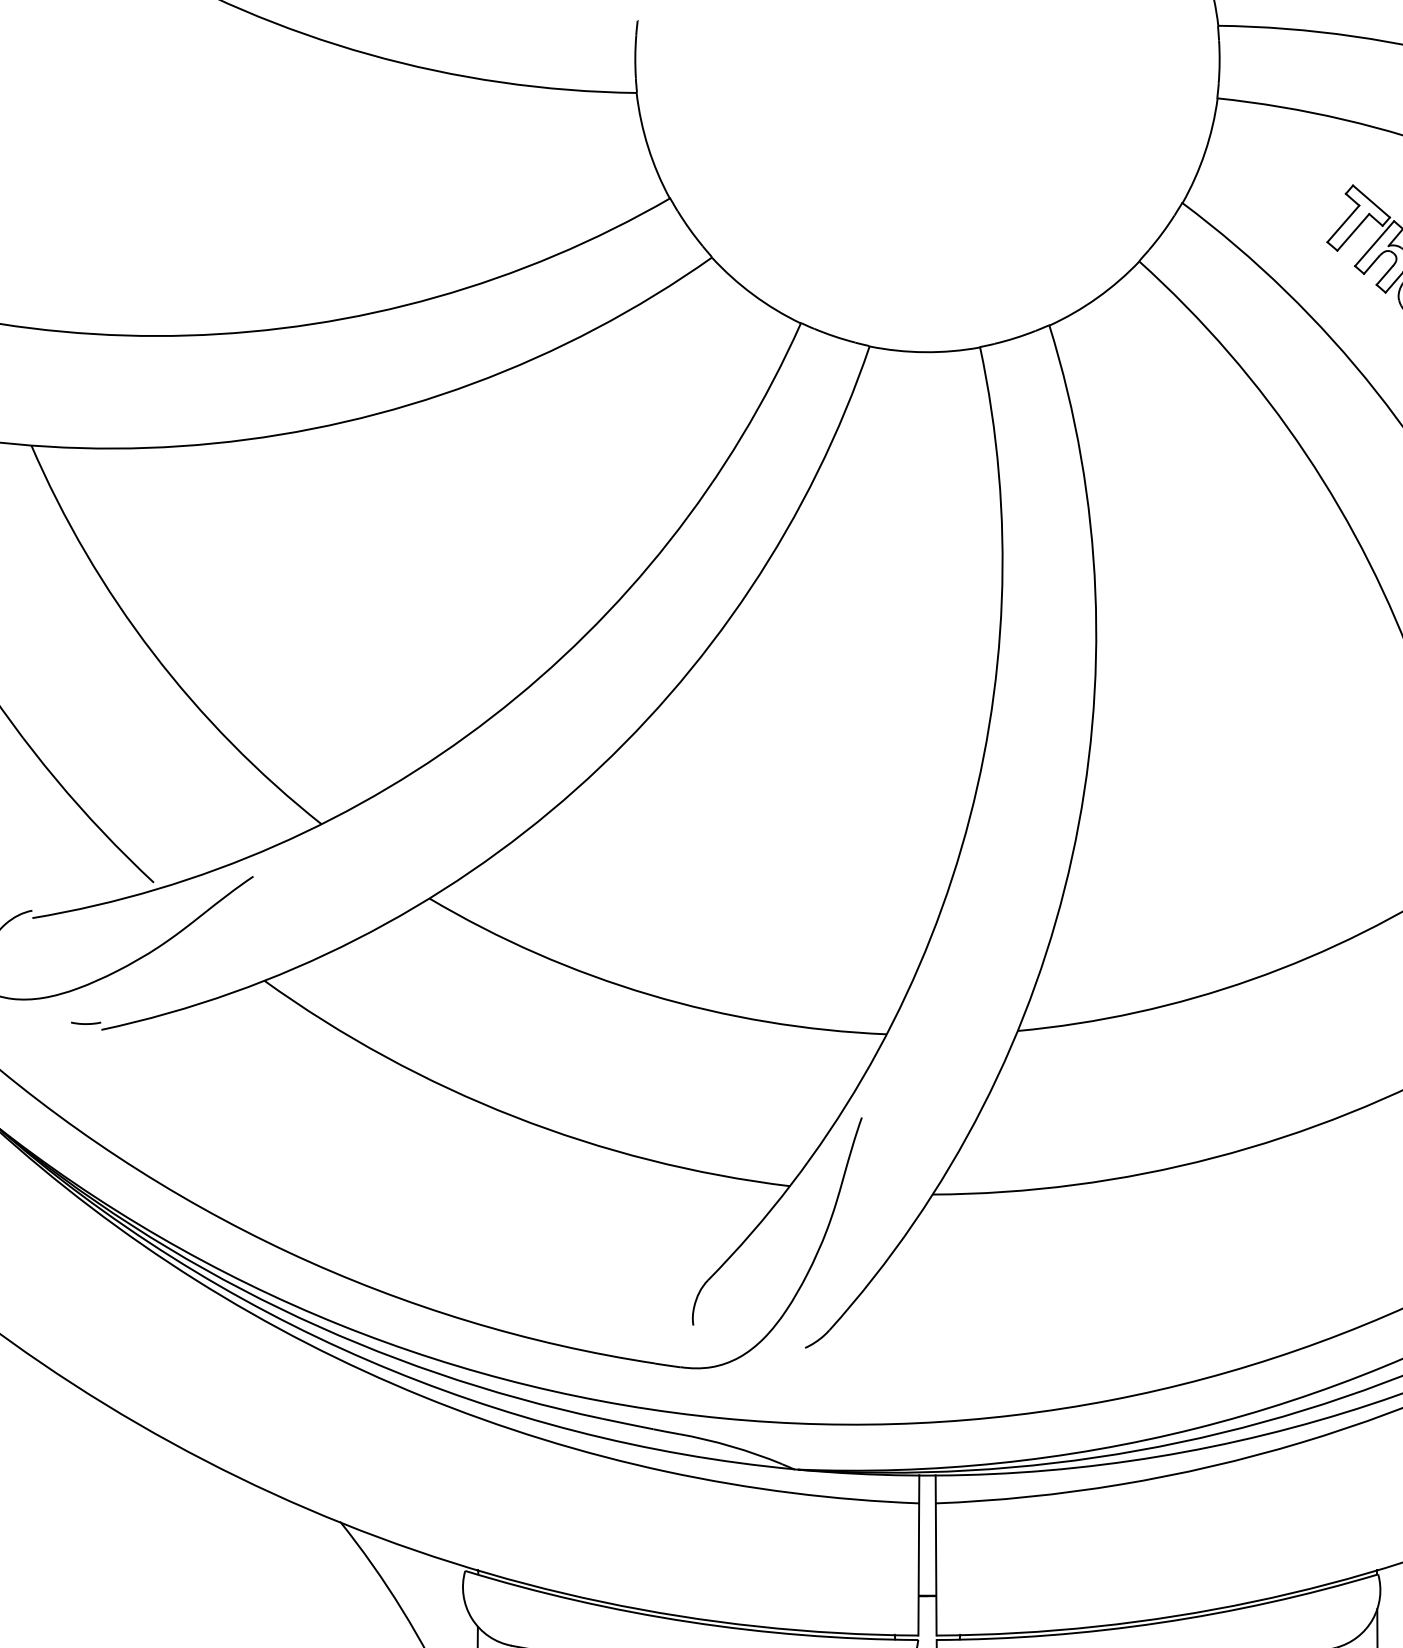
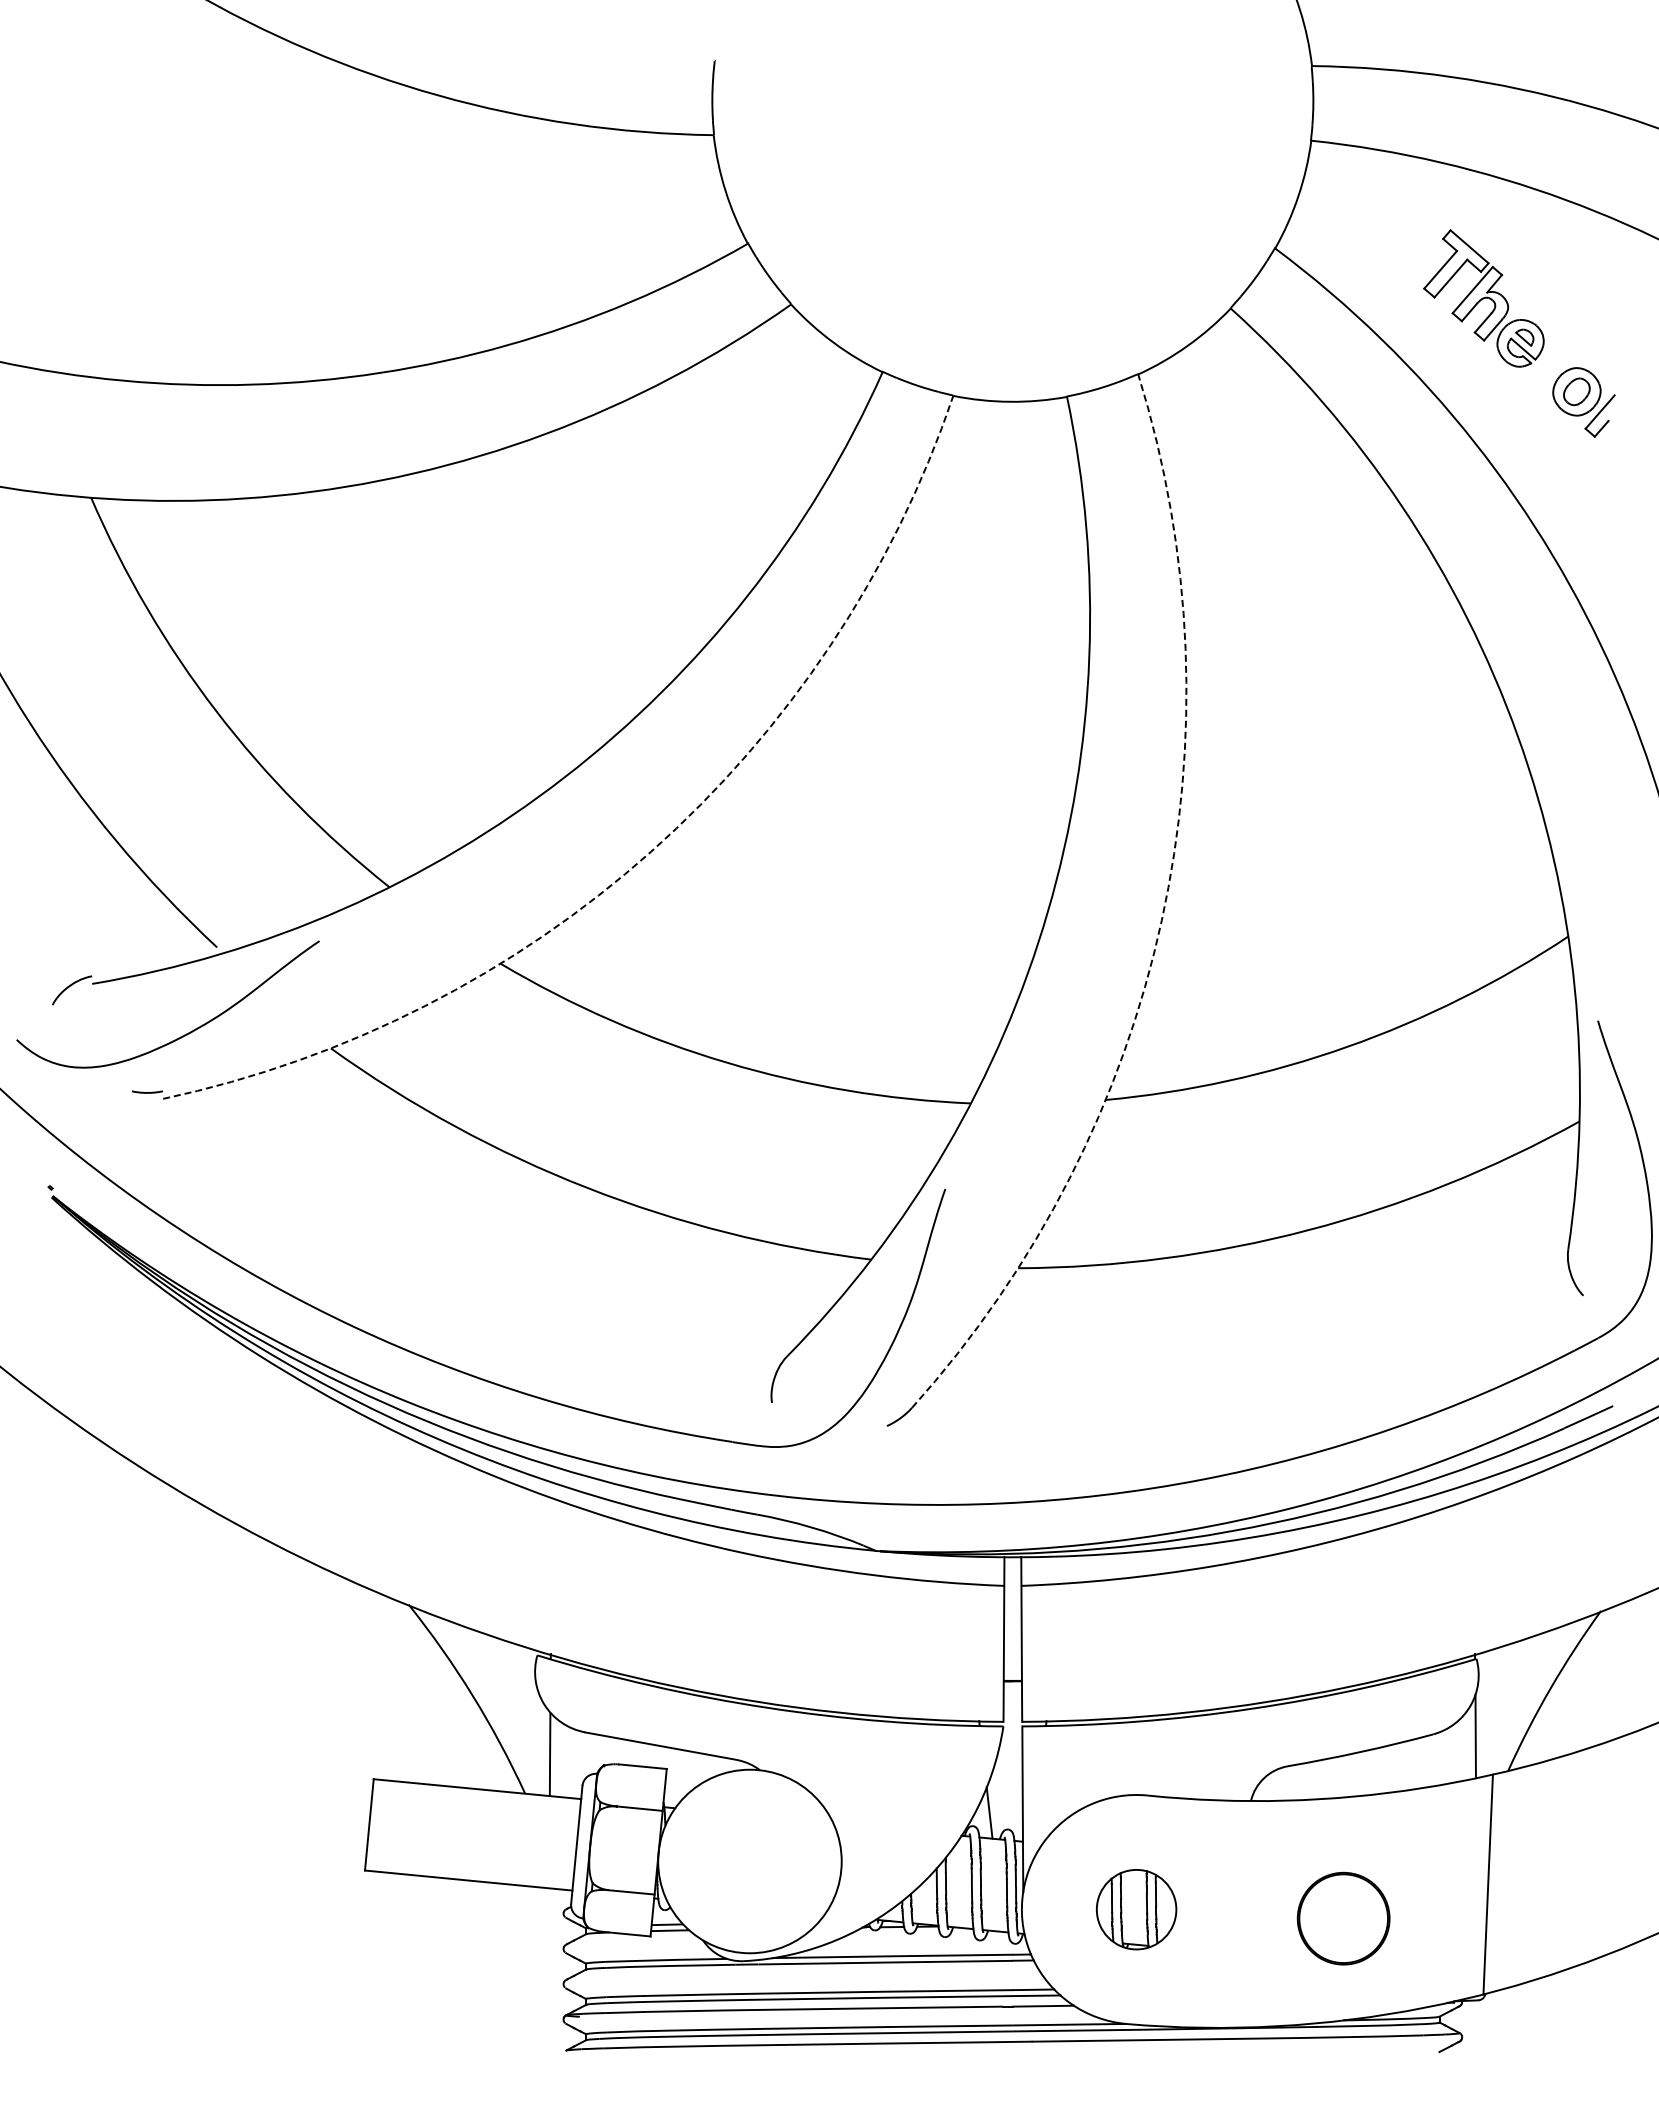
arc: (576, 789) -> (651, 851), solid -> dashed
arc: (1071, 856) -> (1161, 920), solid -> dashed

